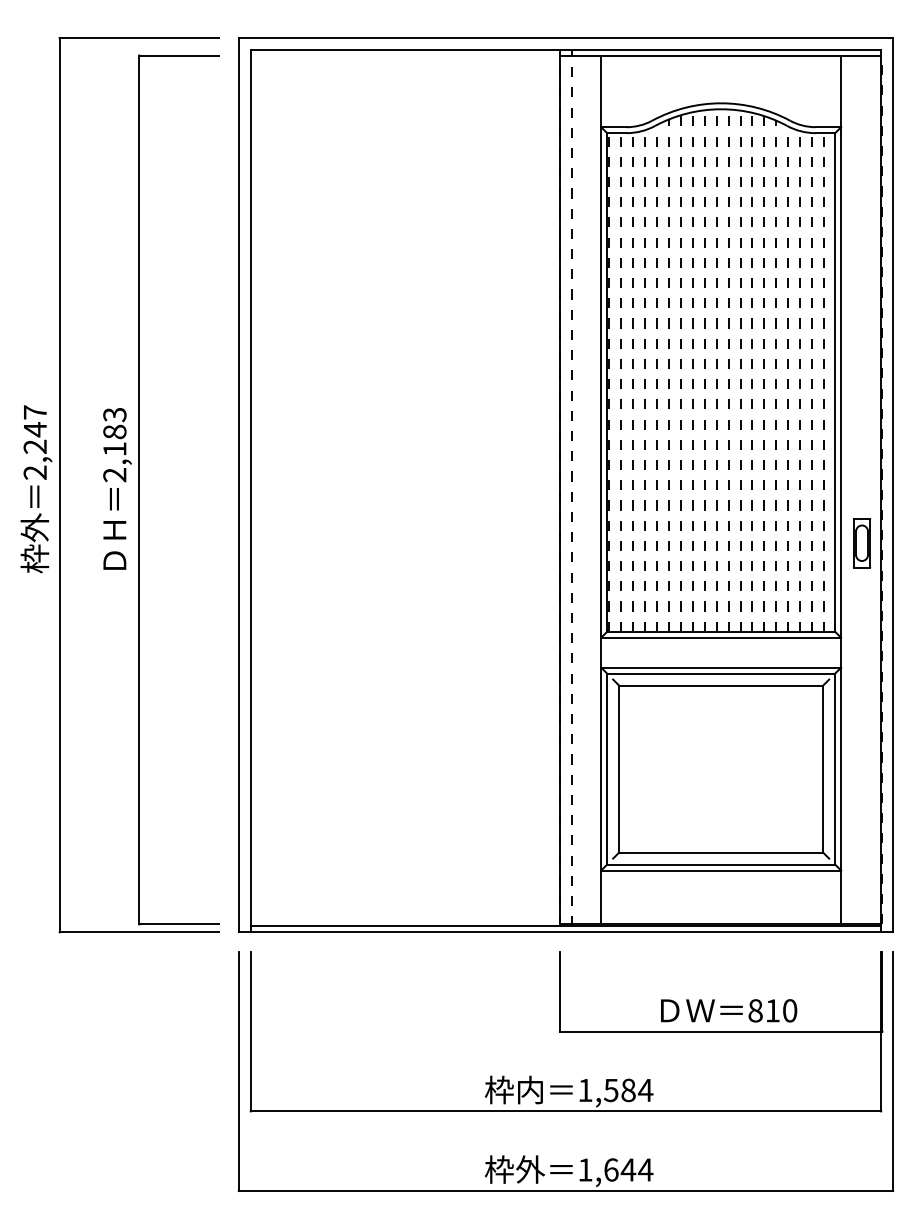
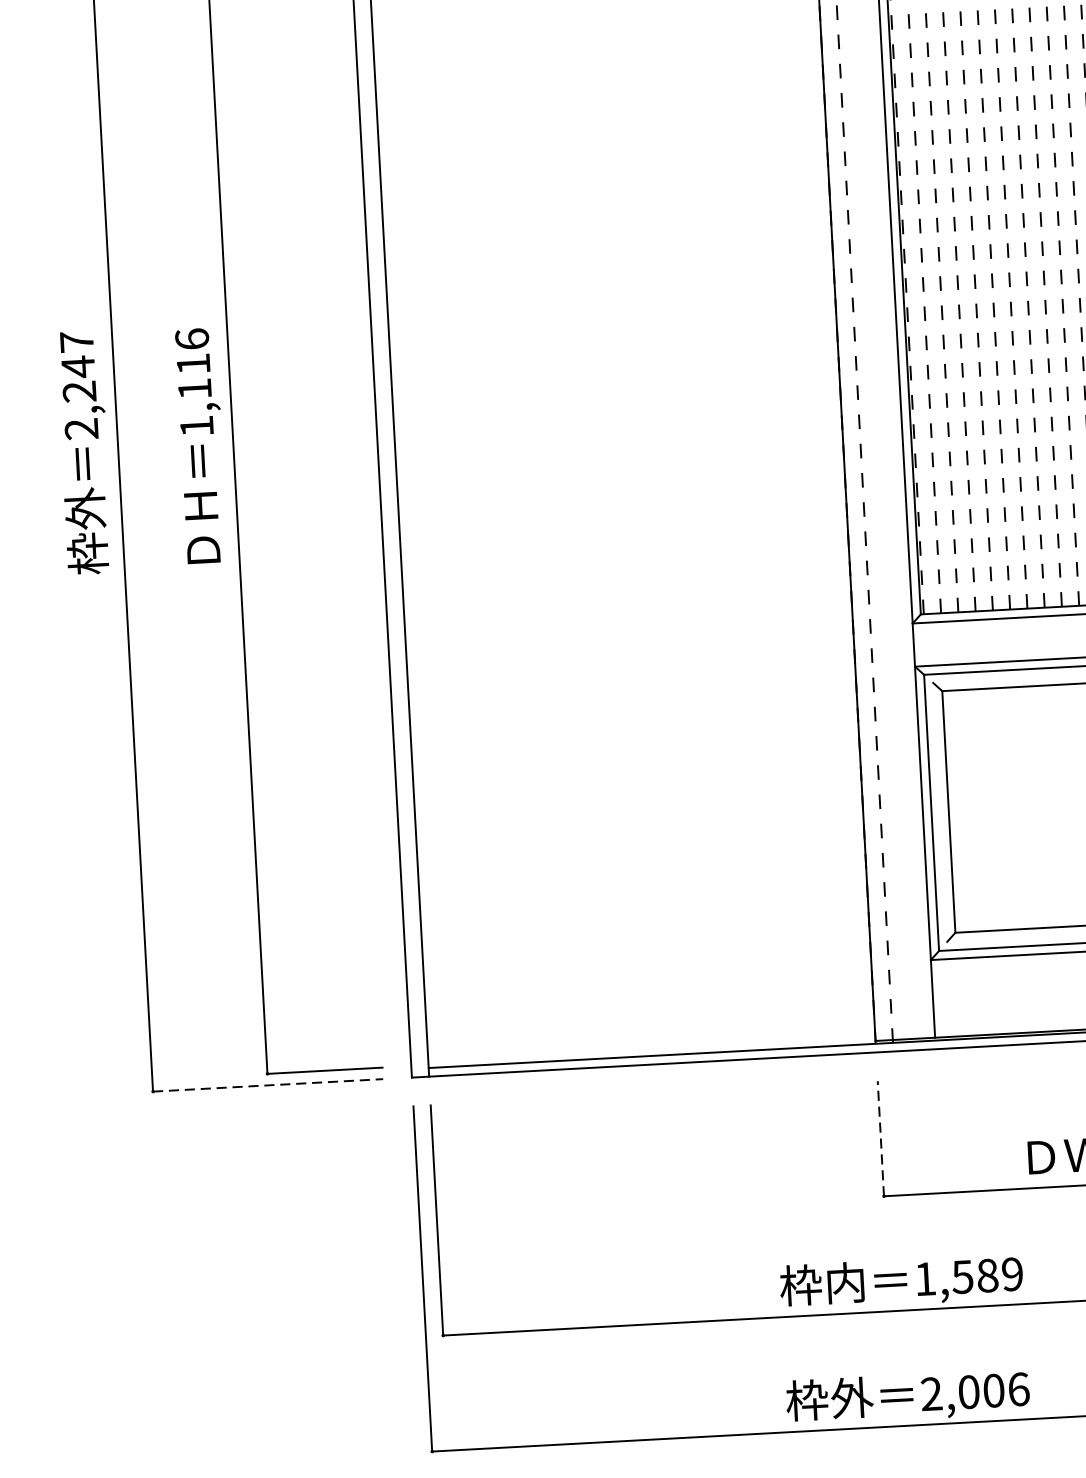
text: (114, 444) -> (193, 382), 2,183 -> 1,116
line: (139, 932) -> (268, 1085), solid -> dashed
line: (559, 991) -> (880, 1138), solid -> dashed
text: (645, 1090) -> (1012, 1274), 1,584 -> 1,589
text: (615, 1169) -> (975, 1391), 1,644 -> 2,006

